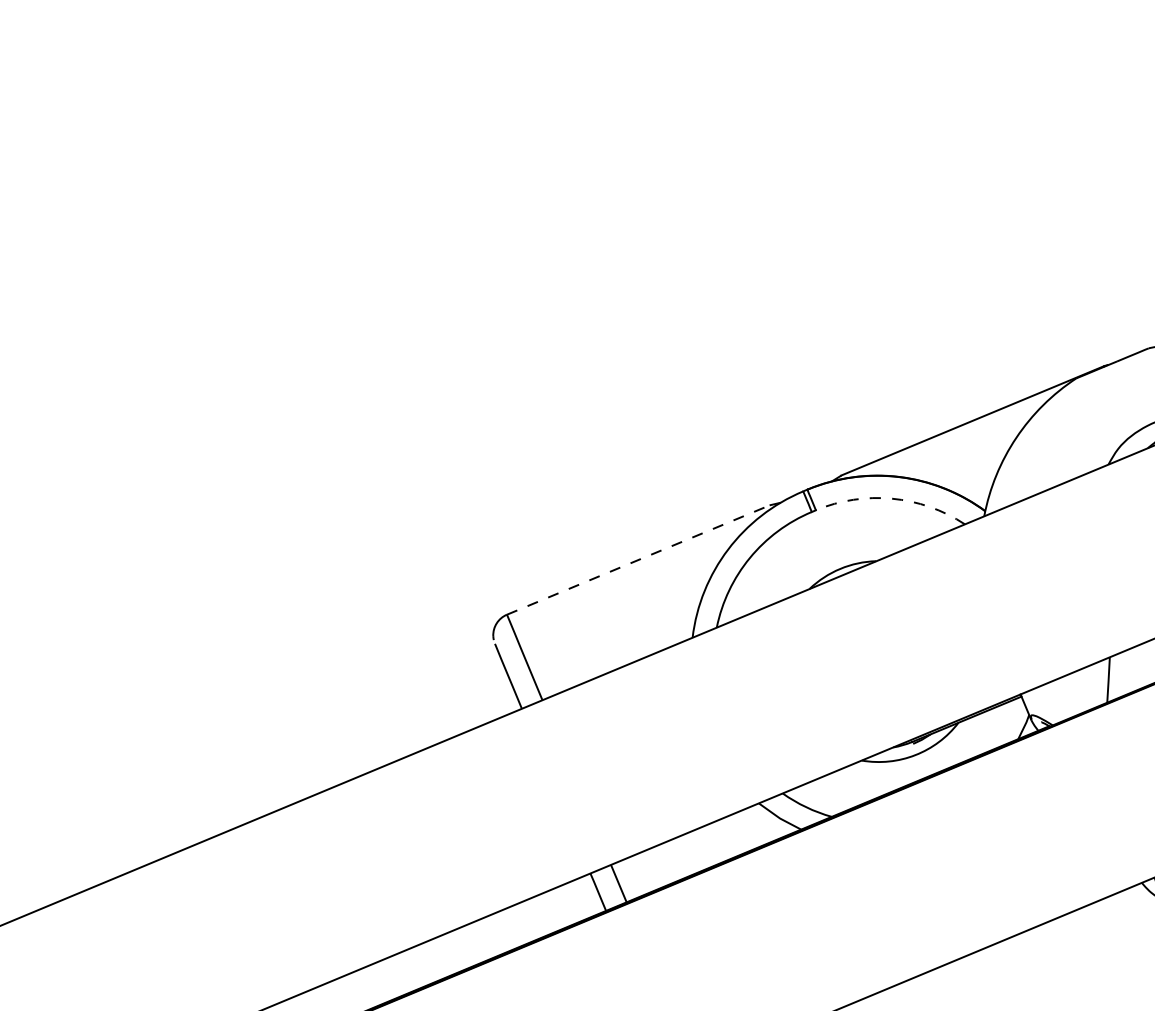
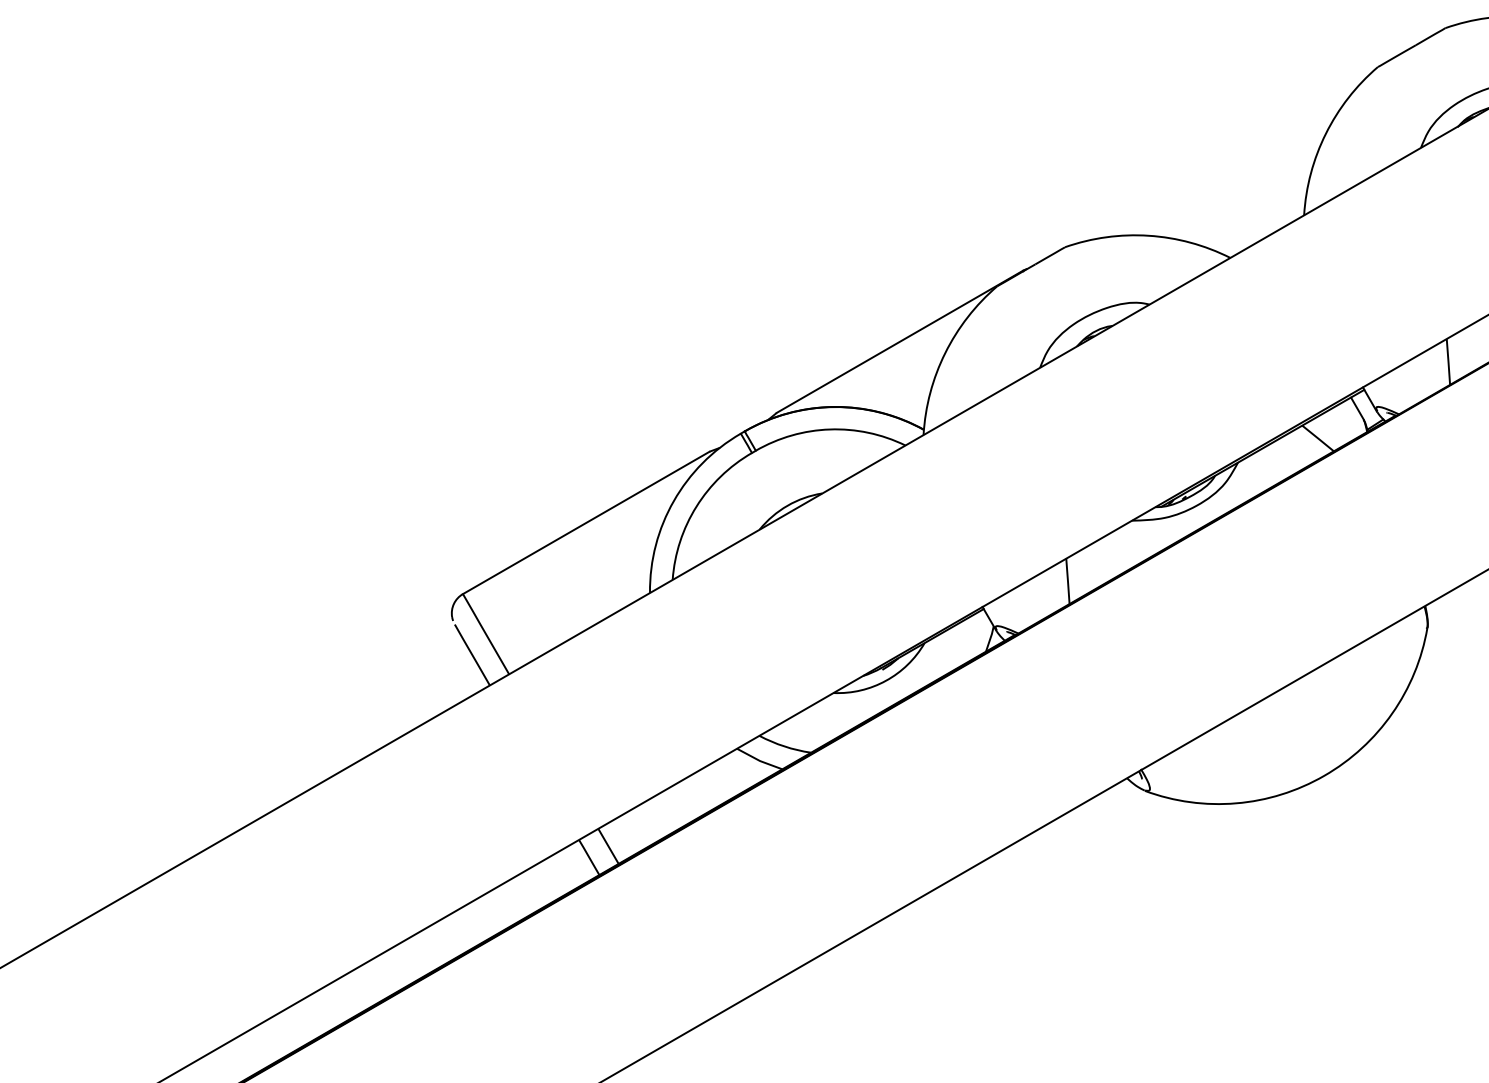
arc: (891, 498) -> (829, 429), dashed -> solid
line: (638, 559) -> (586, 522), dashed -> solid

